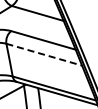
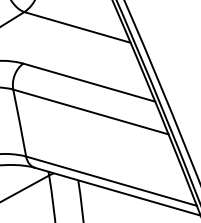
line: (44, 54) -> (91, 111), dashed -> solid

